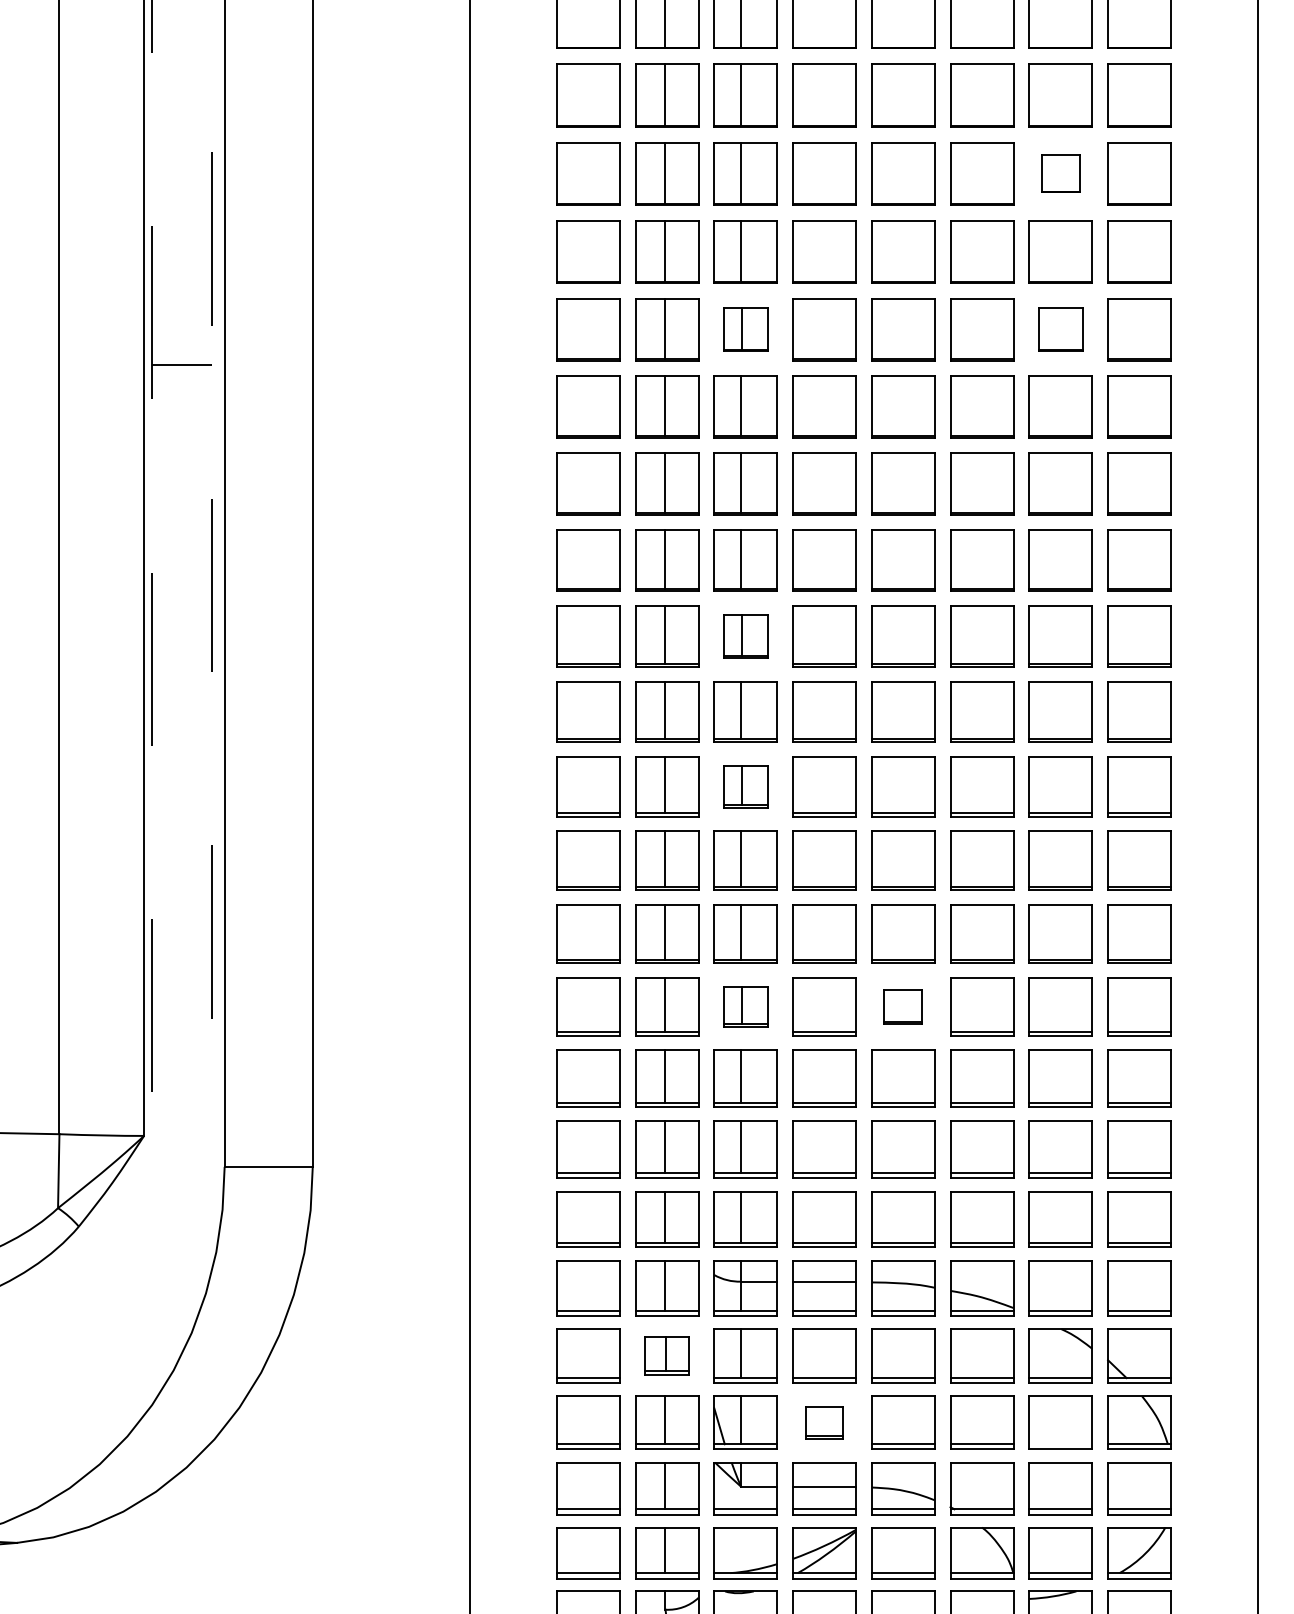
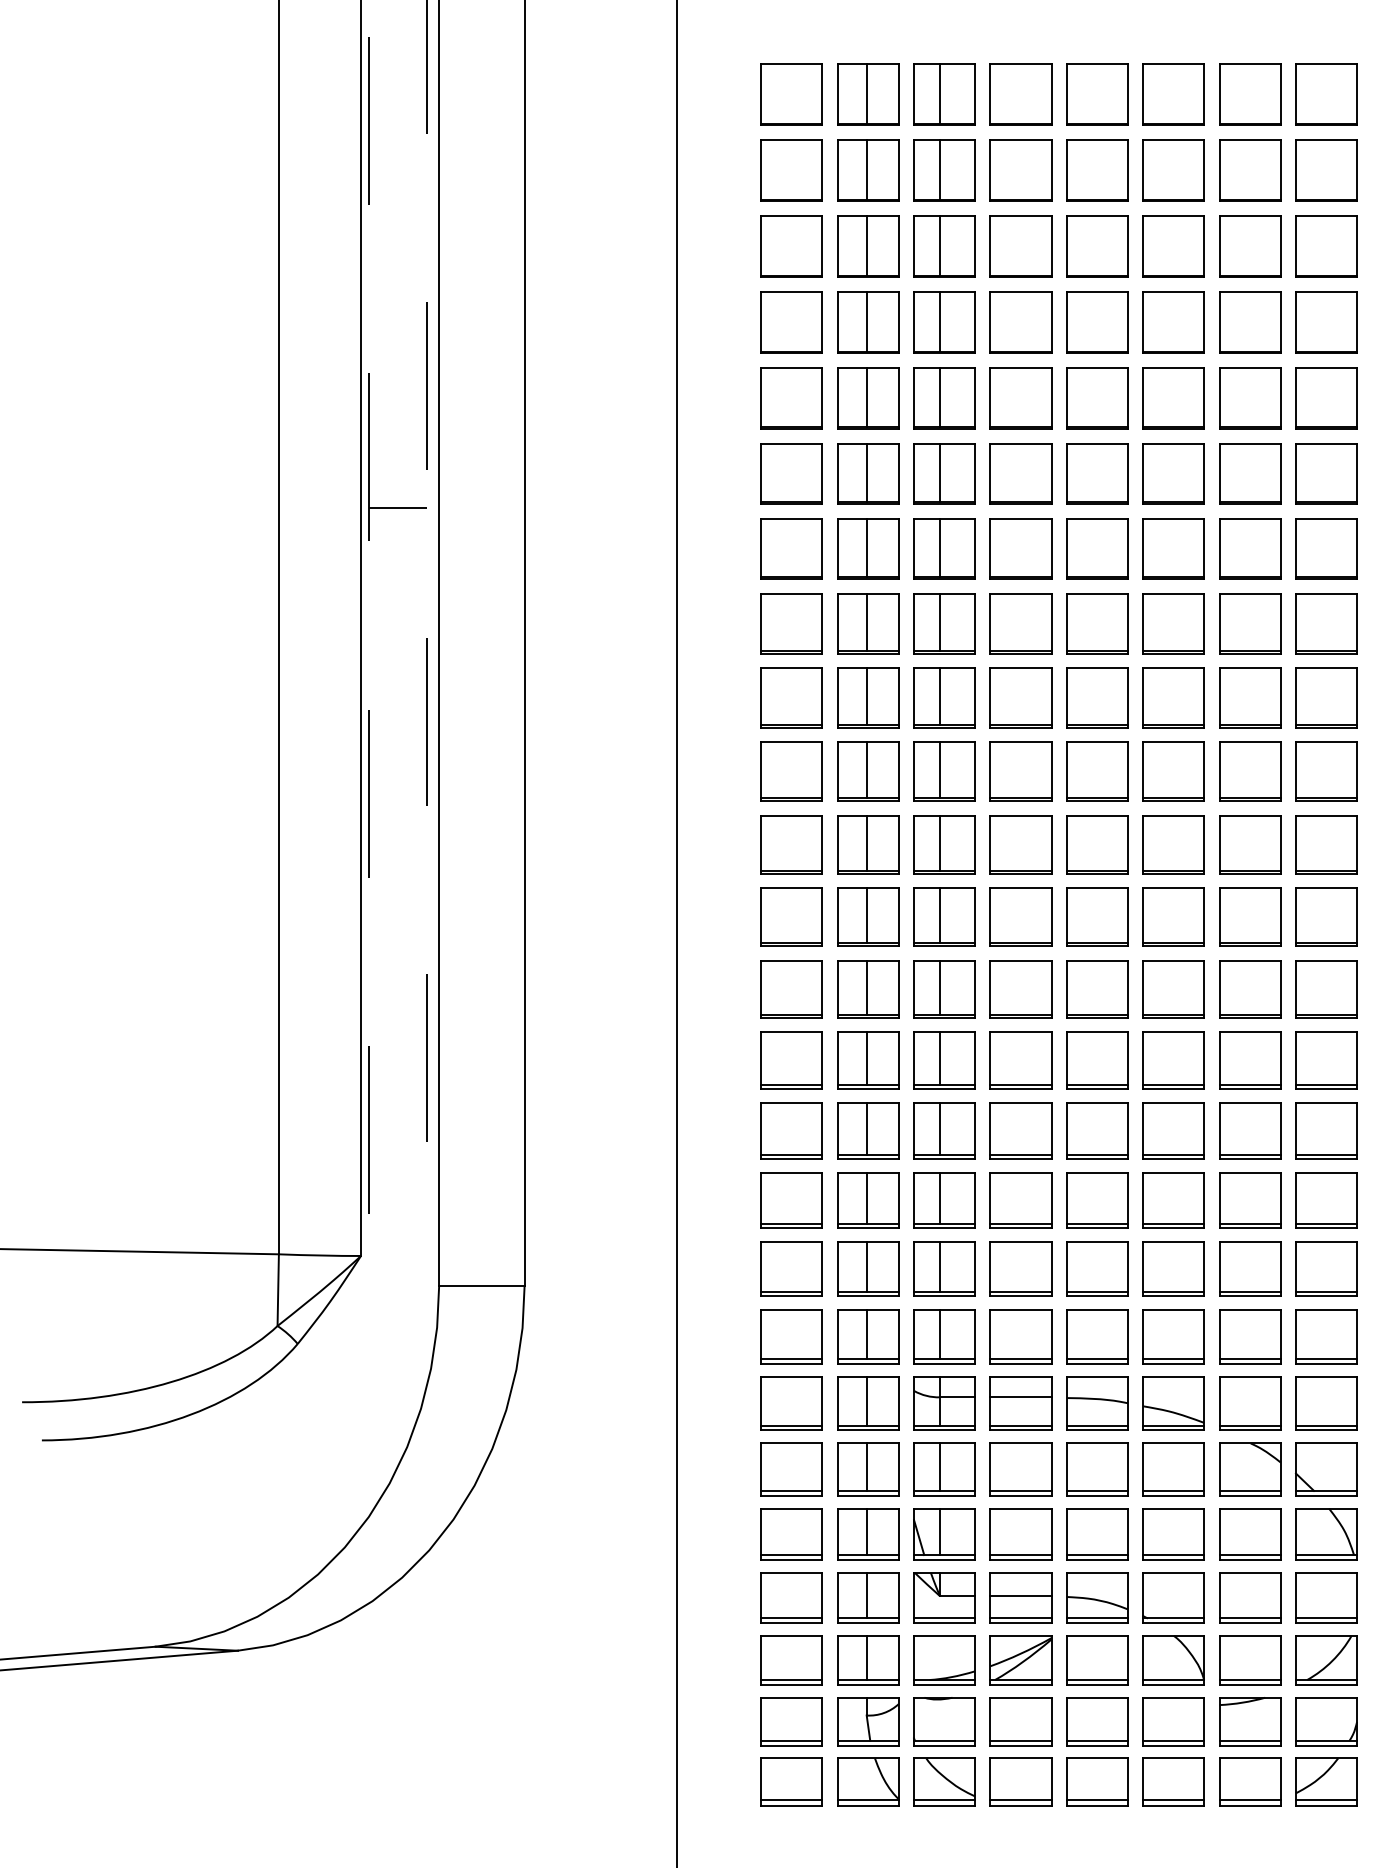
part: (1061, 173) -> (1250, 322), size x1.67
part: (745, 329) -> (944, 473), size x1.43
part: (1061, 329) -> (1250, 473), size x1.43
part: (745, 636) -> (944, 771), size x1.43
part: (745, 785) -> (944, 916), size x1.43
part: (745, 1006) -> (944, 1130), size x1.43
part: (903, 1006) -> (1097, 1130), size x1.67
part: (667, 1356) -> (868, 1469), size x1.43
part: (824, 1423) -> (1020, 1534), size x1.67
line: (1060, 1444) -> (1249, 1555), added

